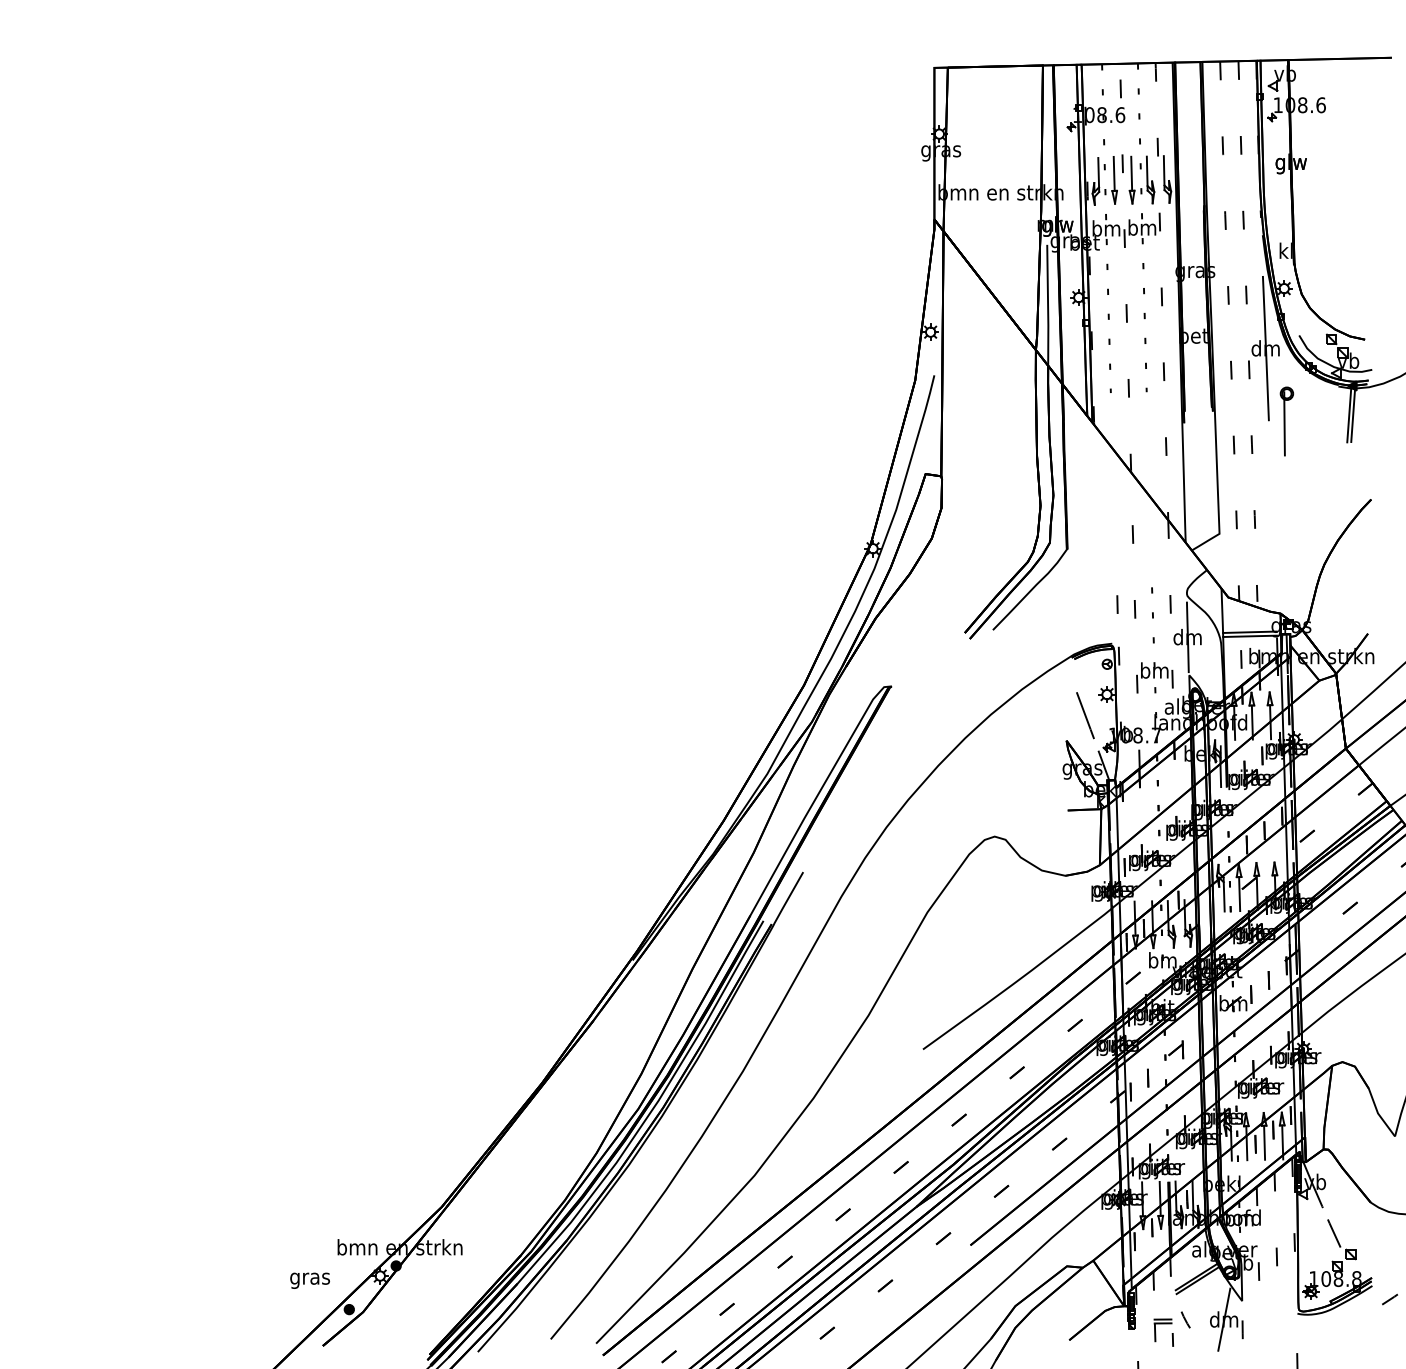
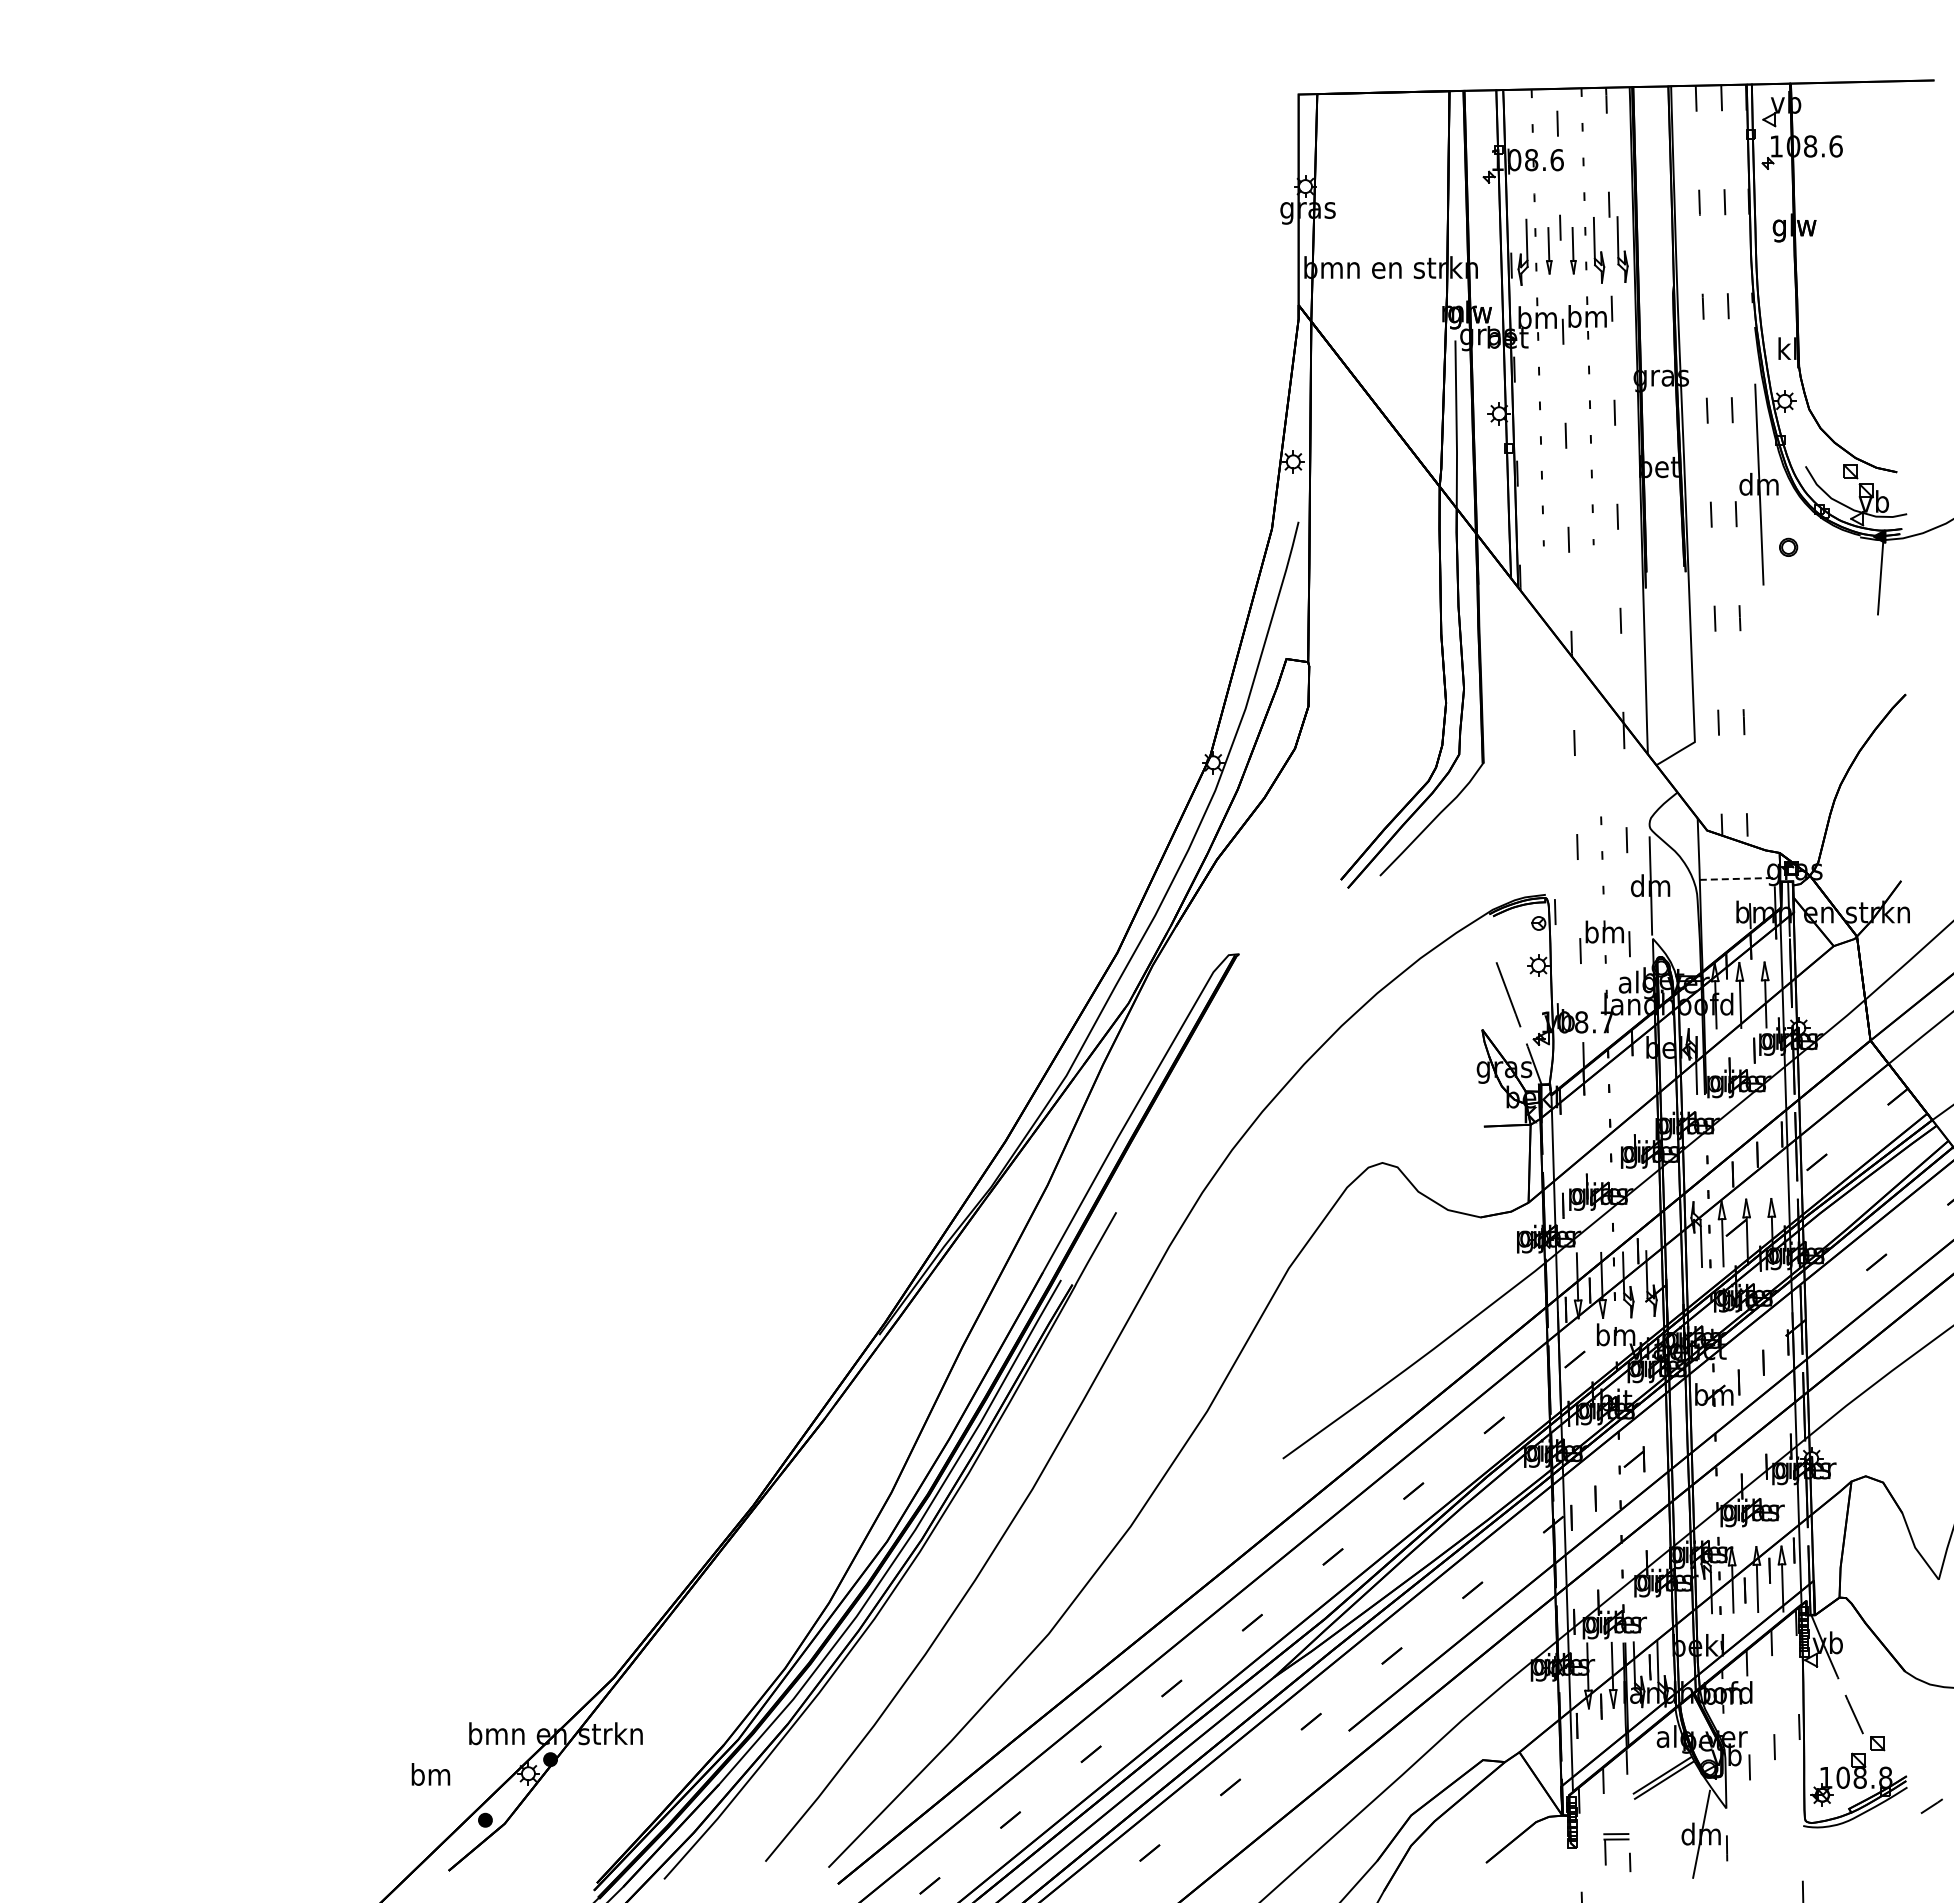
part: (1114, 180) -> (1549, 250), size x0.7
part: (1132, 180) -> (1573, 250), size x0.7
line: (1348, 415) -> (1874, 577), removed
line: (1283, 424) -> (1784, 589), removed
line: (1117, 604) -> (1553, 840), removed
line: (1250, 631) -> (1737, 878), solid -> dashed
line: (1249, 636) -> (1736, 884), removed
line: (1241, 659) -> (1725, 916), removed
text: (309, 1278) -> (430, 1777), gras -> bm
line: (1185, 1319) -> (1647, 1834), removed

